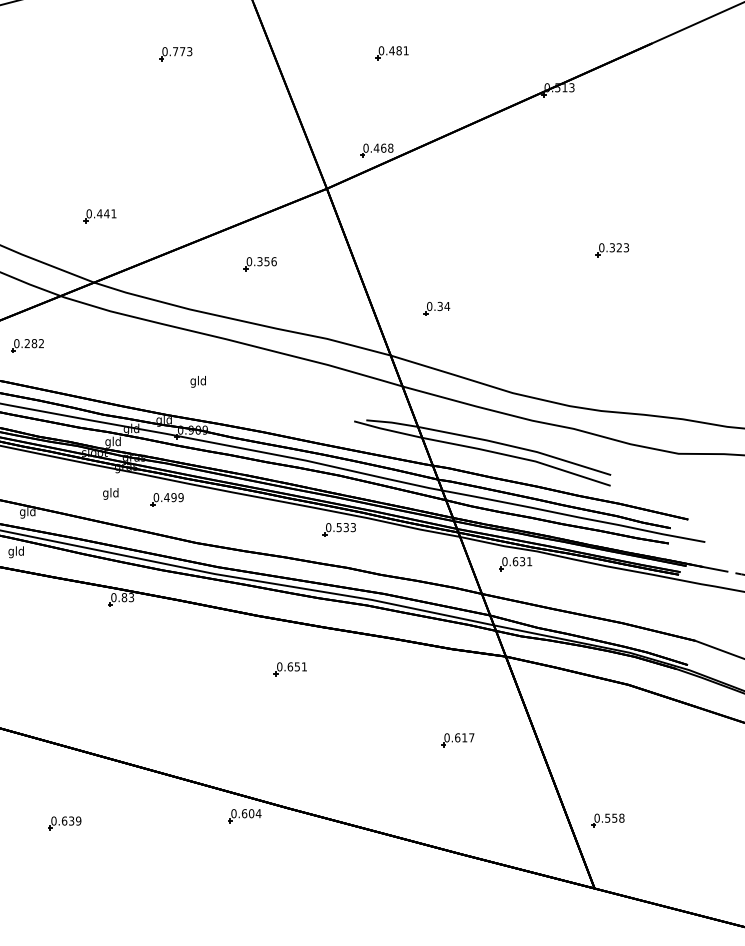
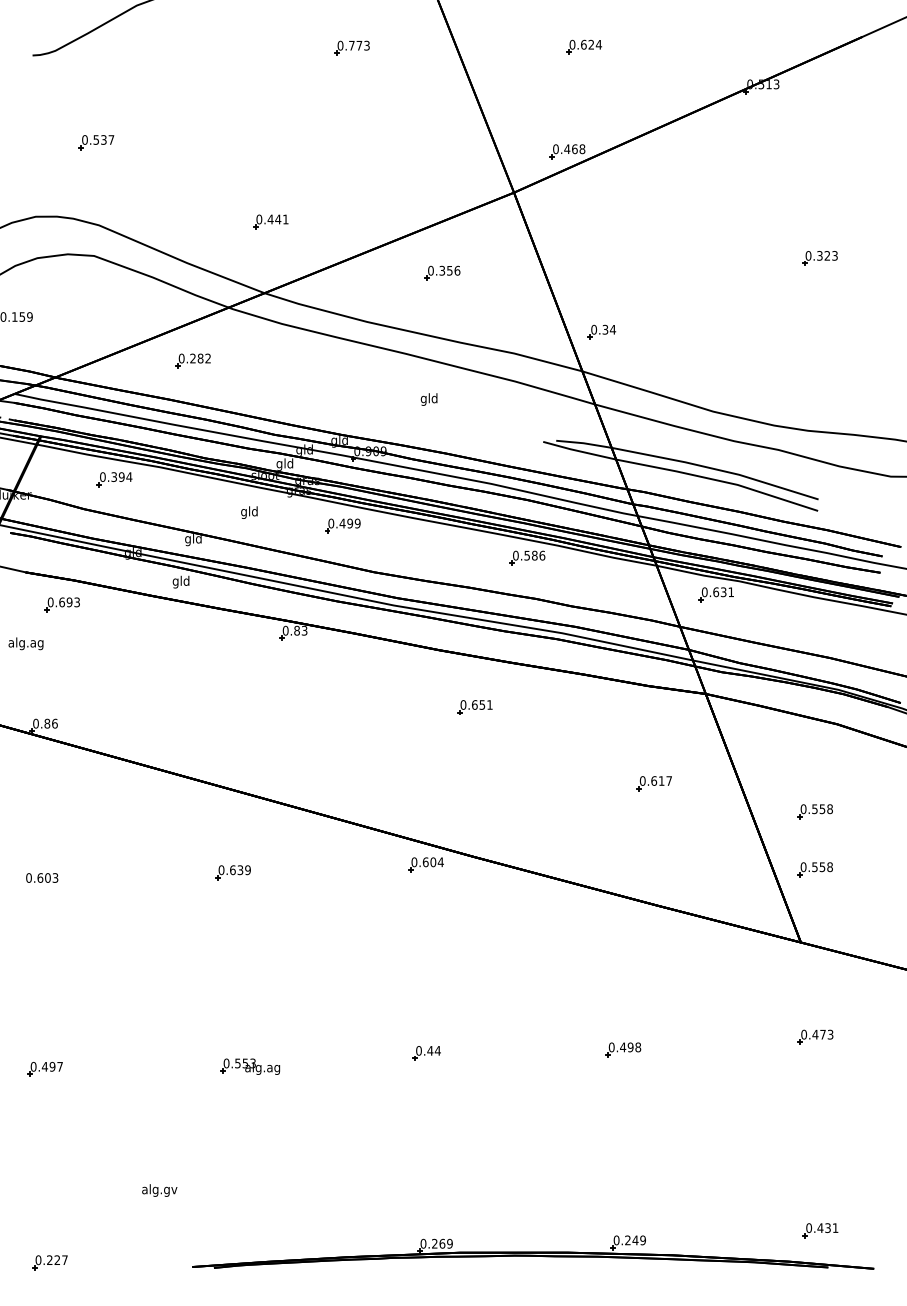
text: (398, 50) -> (590, 44), 0.481 -> 0.624
part: (436, 308) -> (601, 331), moved
text: (197, 381) -> (428, 399), moved
text: (110, 493) -> (249, 512), moved
text: (349, 527) -> (538, 555), 0.533 -> 0.586
part: (607, 766) -> (814, 811), added

